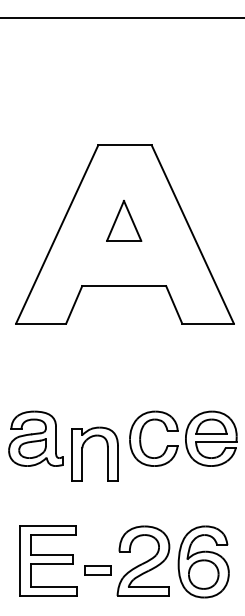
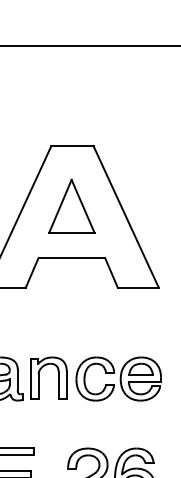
part: (123, 220) -> (71, 205), size x1.67
part: (82, 453) -> (38, 378), moved

